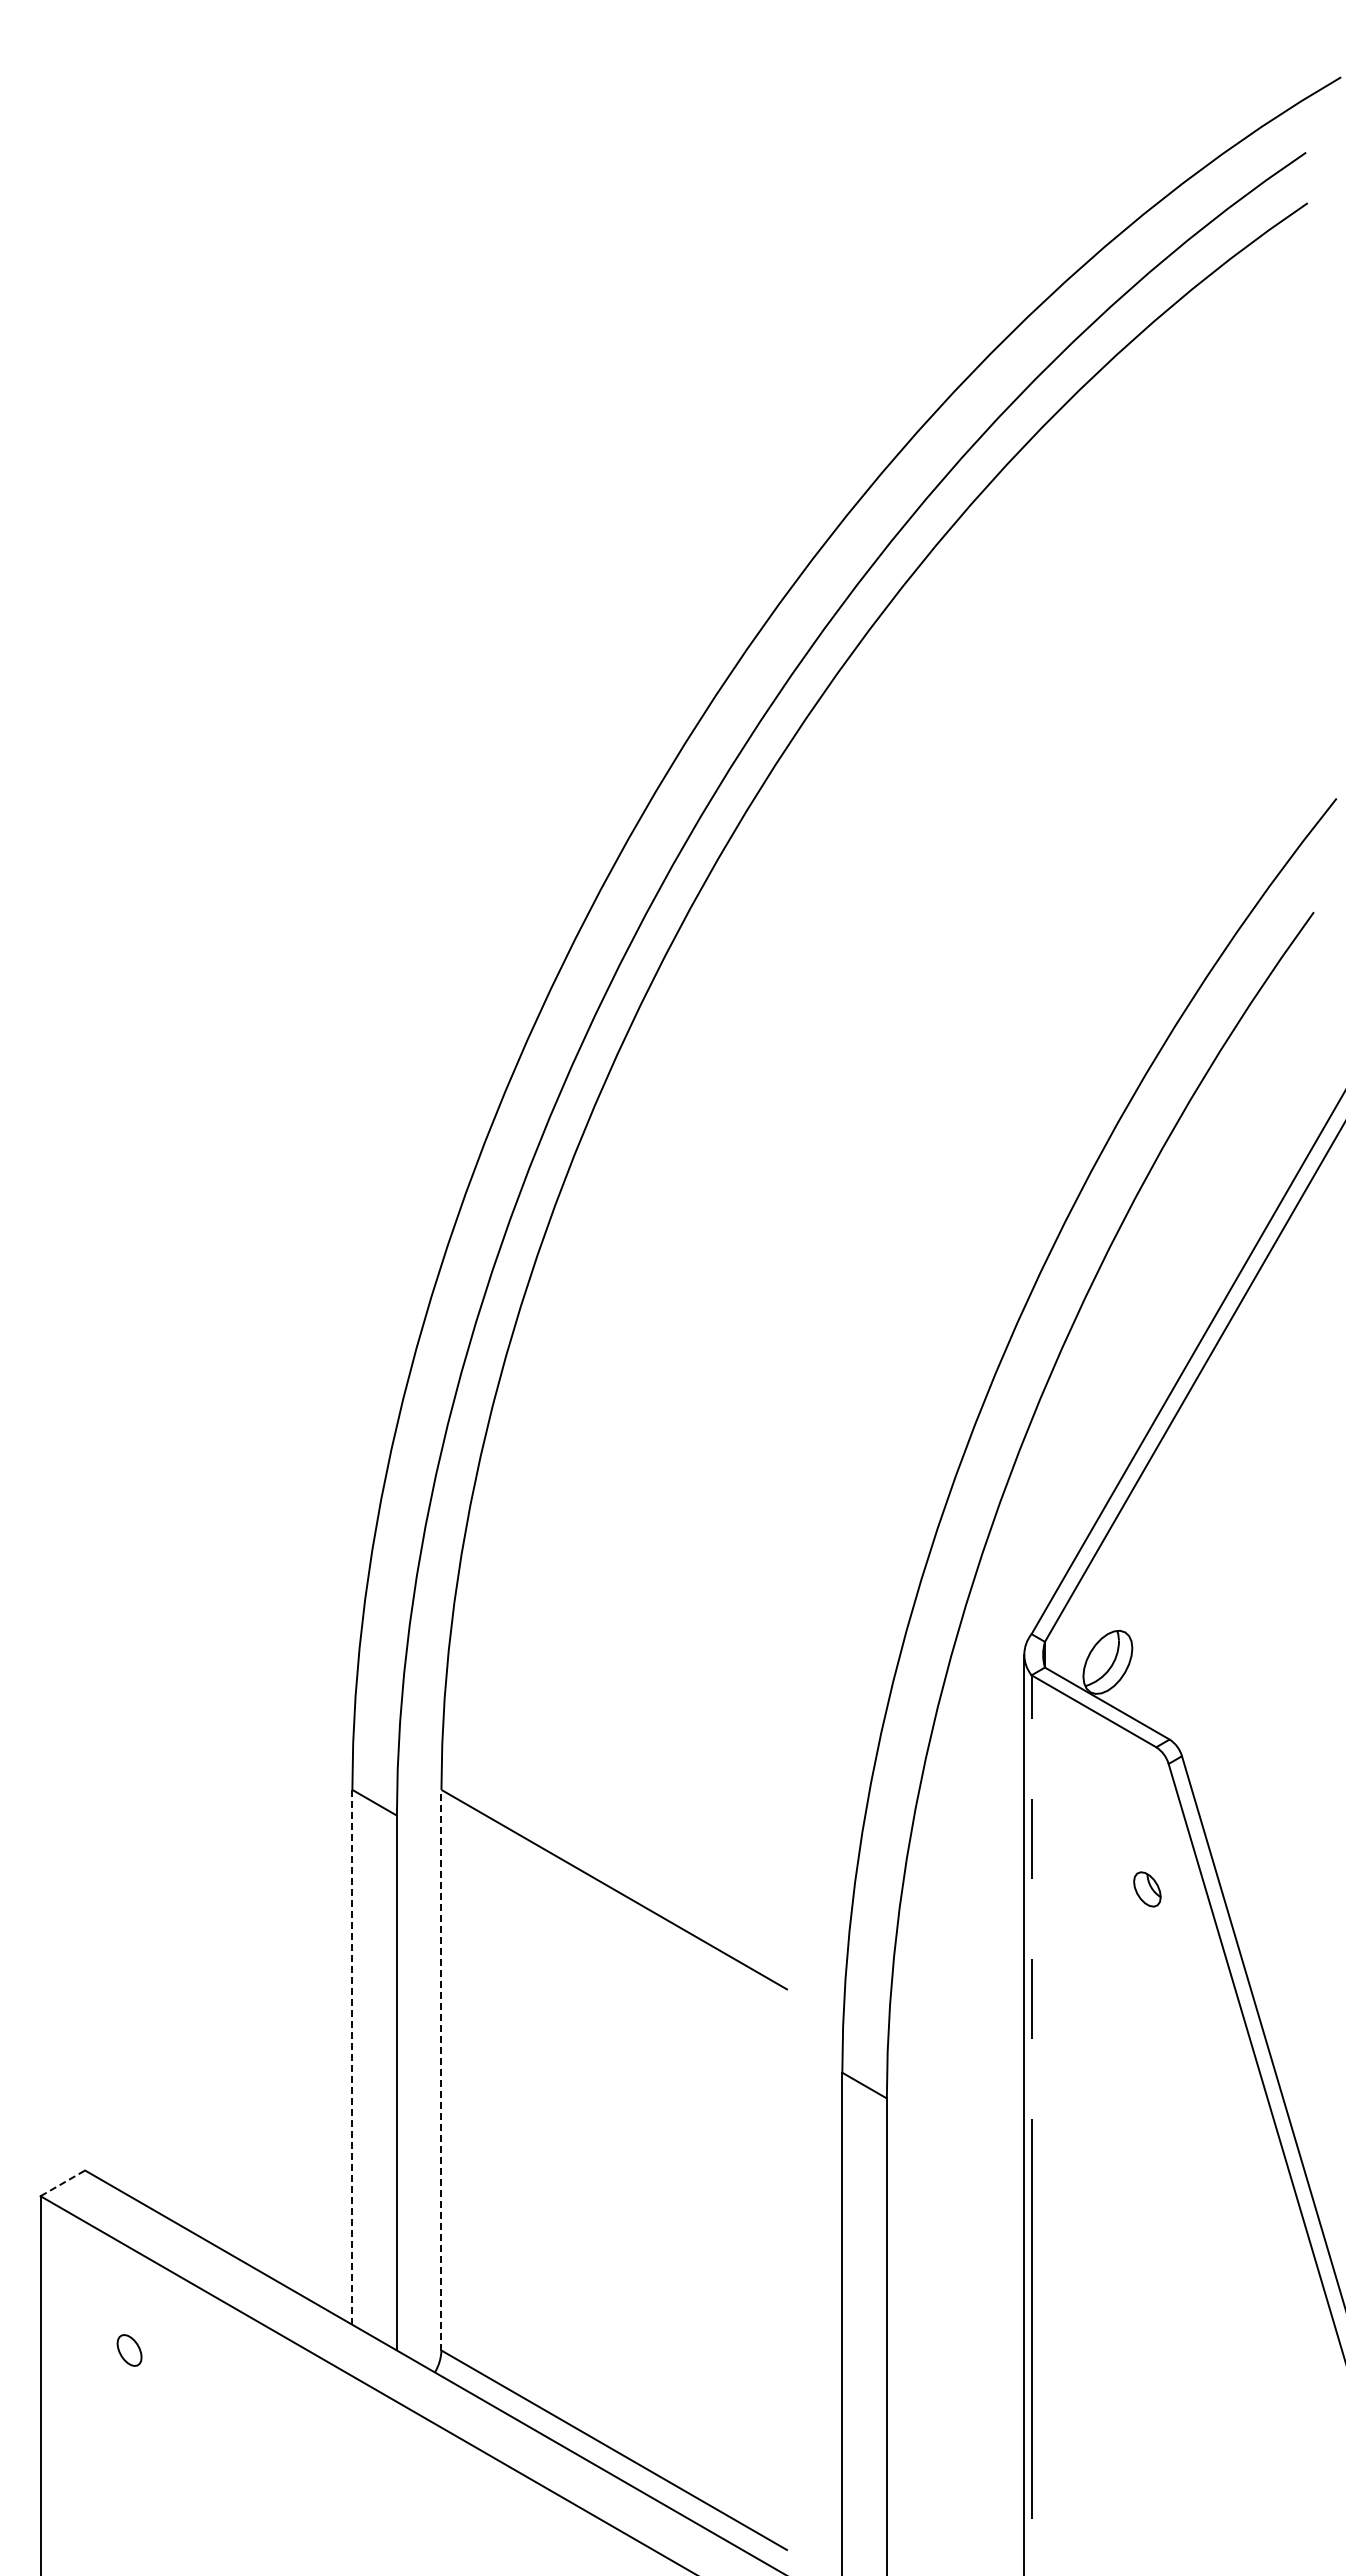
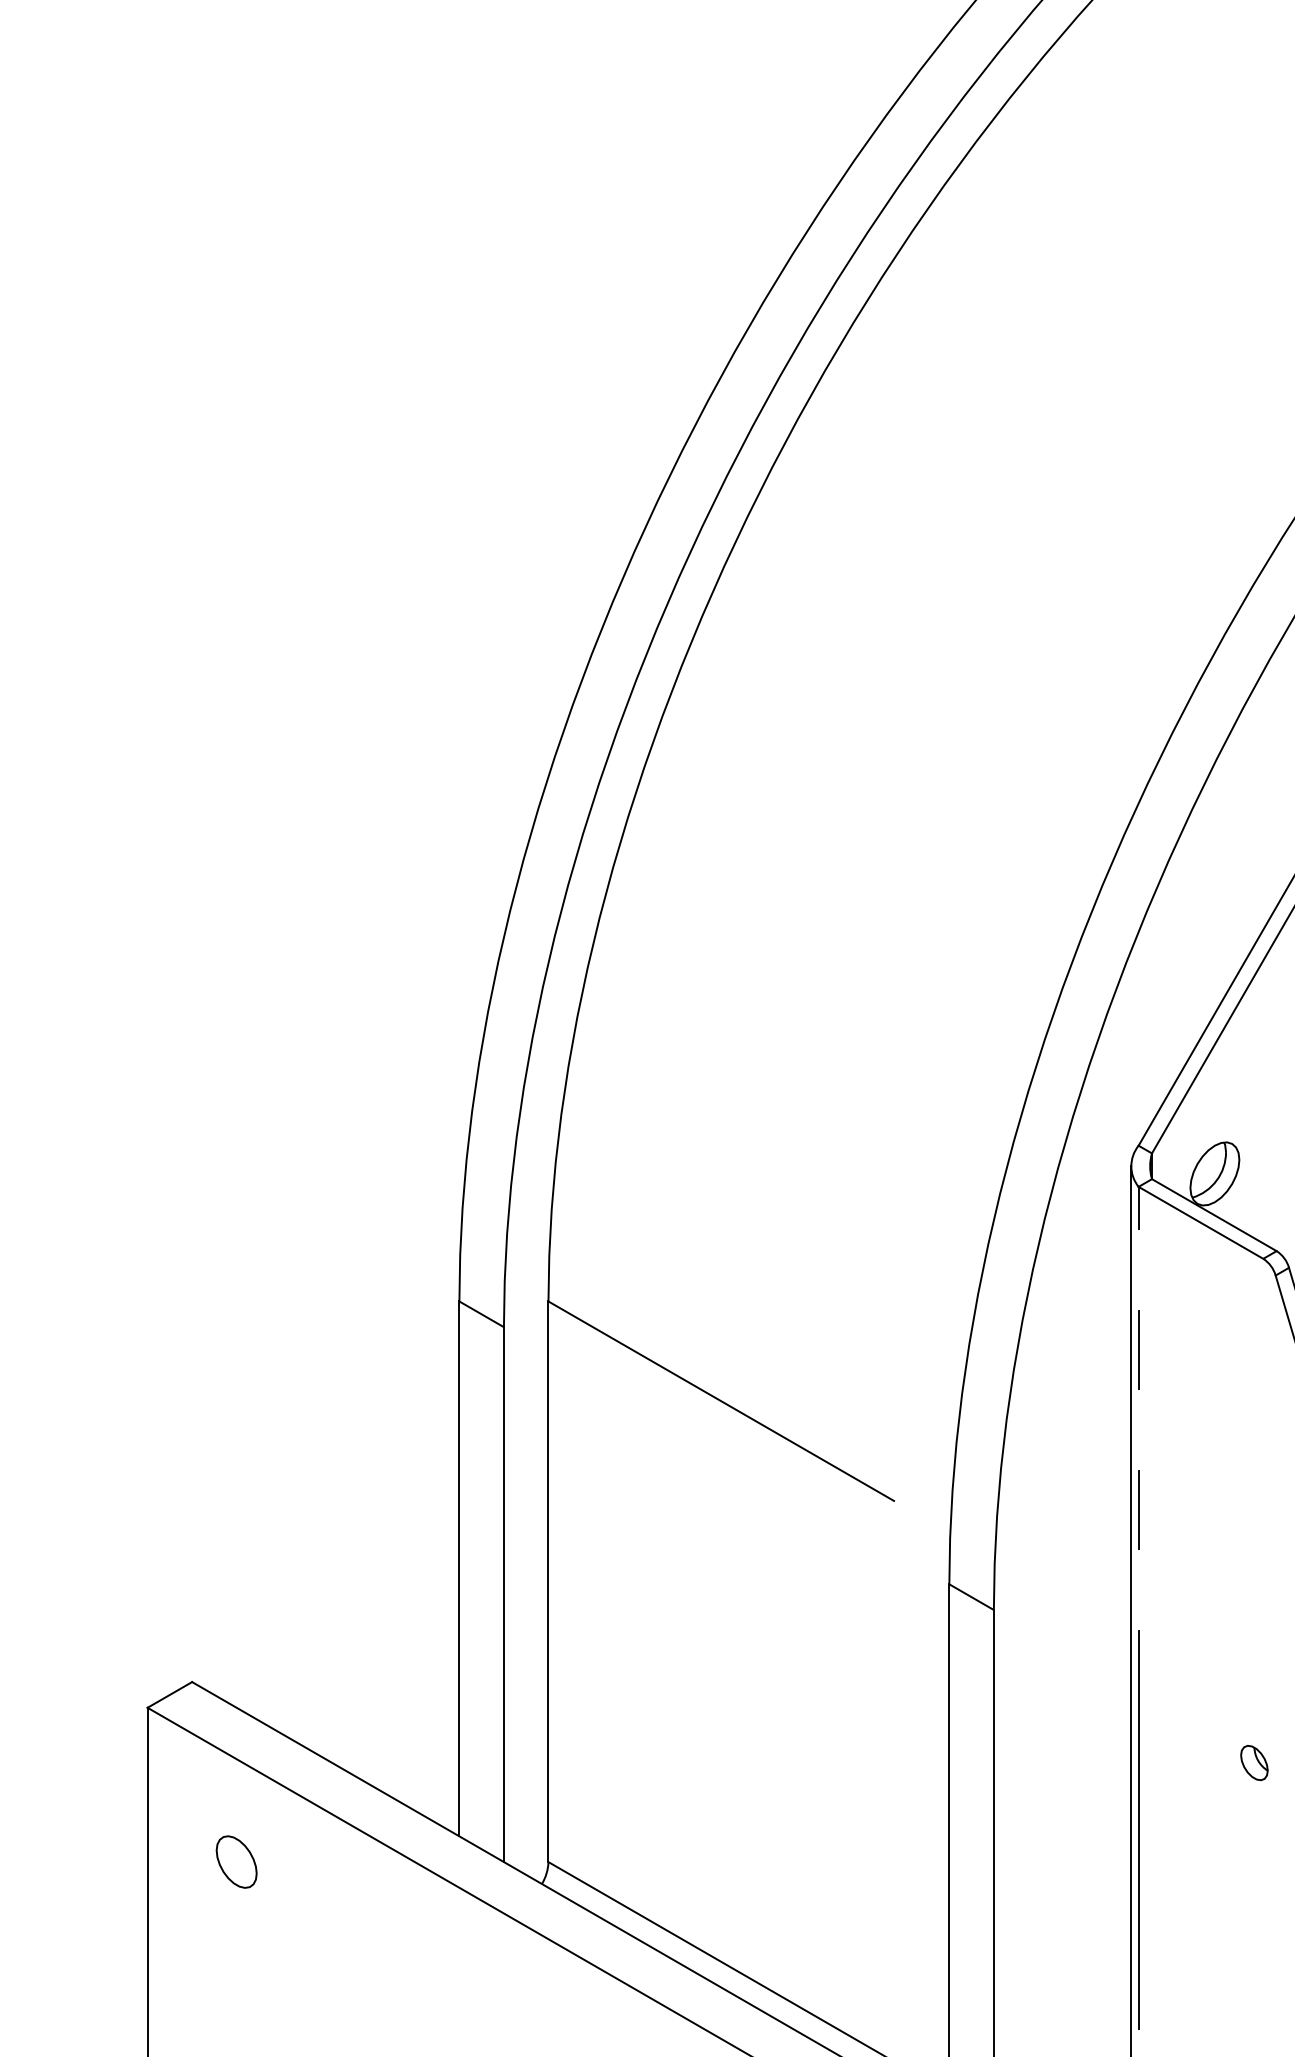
part: (1147, 1889) -> (1254, 1763), moved
line: (352, 2056) -> (459, 1568), dashed -> solid
line: (441, 2069) -> (548, 1581), dashed -> solid
line: (62, 2183) -> (169, 1695), dashed -> solid
part: (129, 2350) -> (236, 1862), size x1.67

